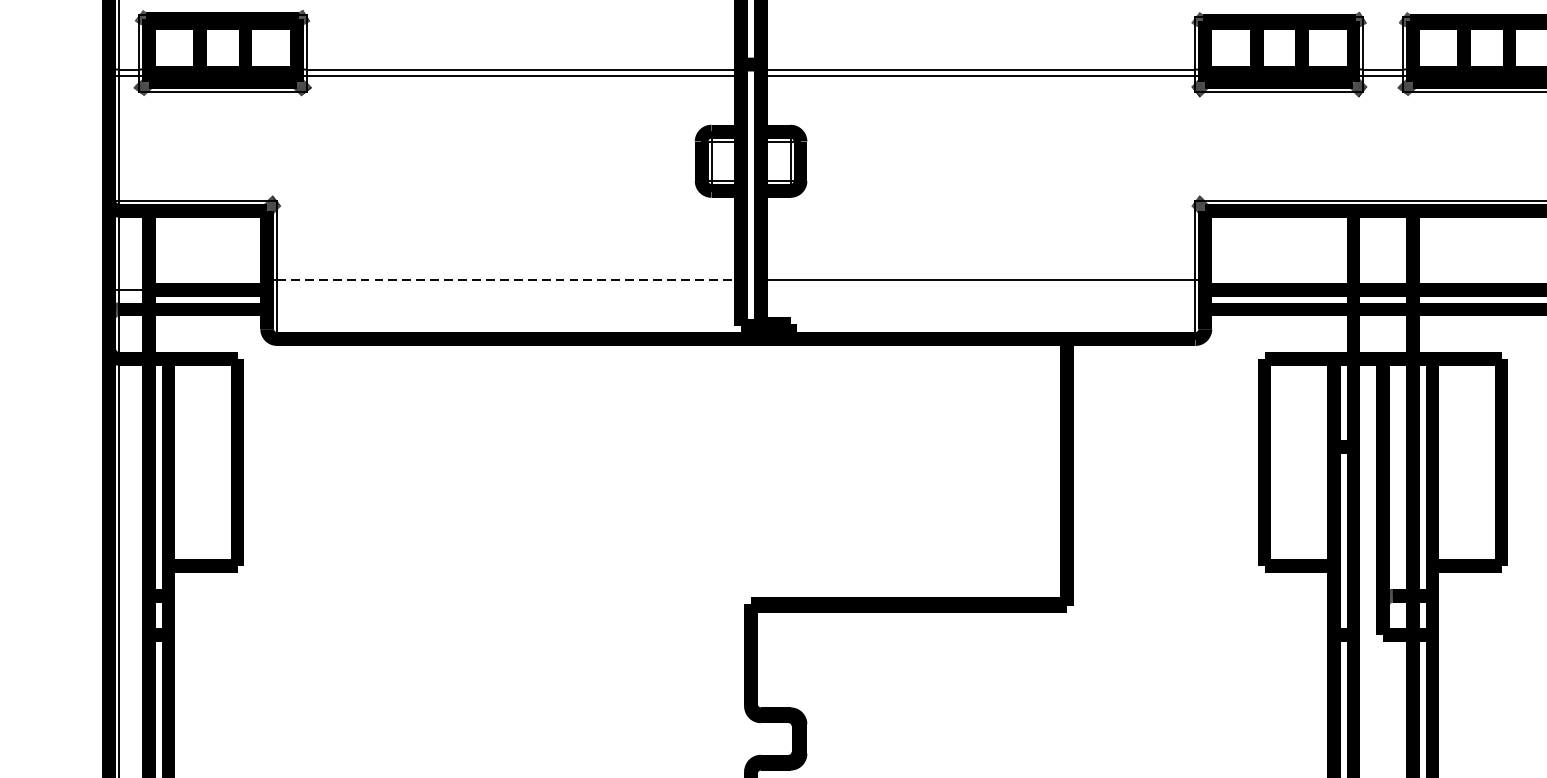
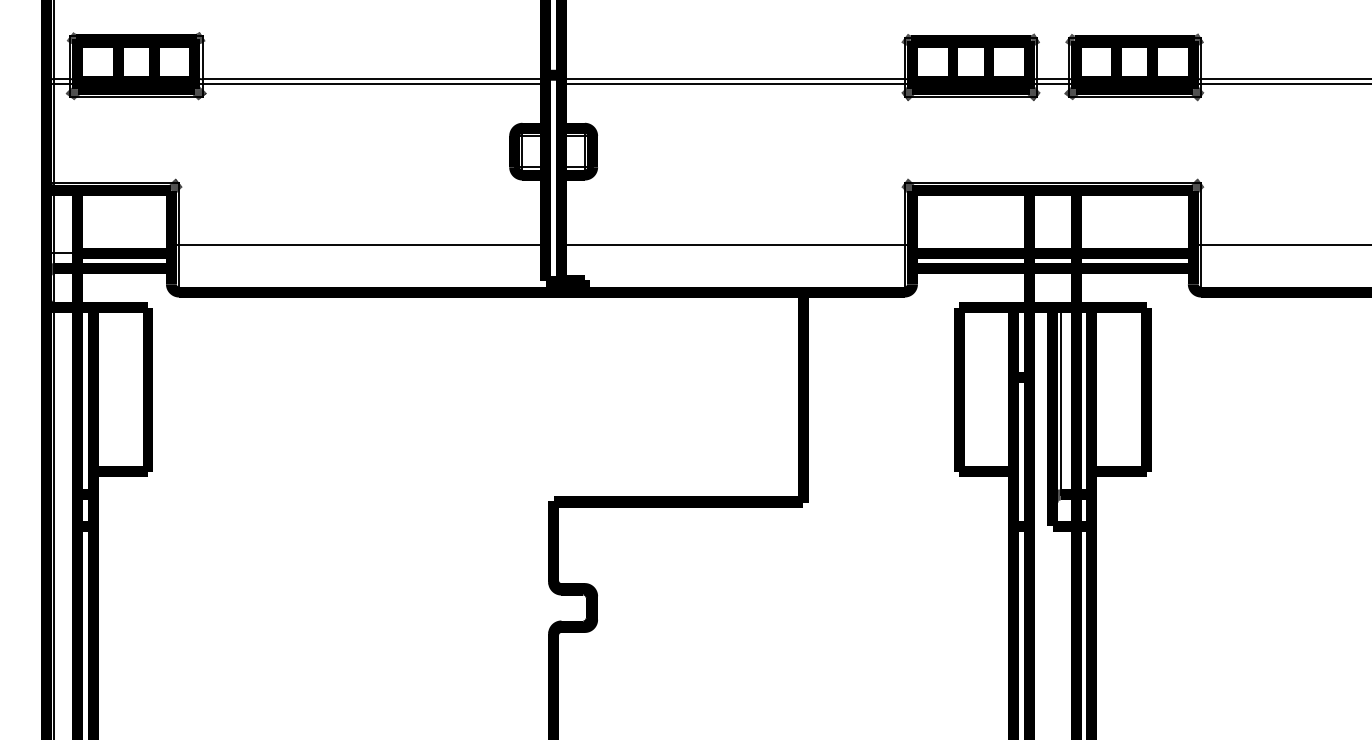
line: (510, 280) -> (363, 245), dashed -> solid
line: (1392, 476) -> (1060, 400), added

